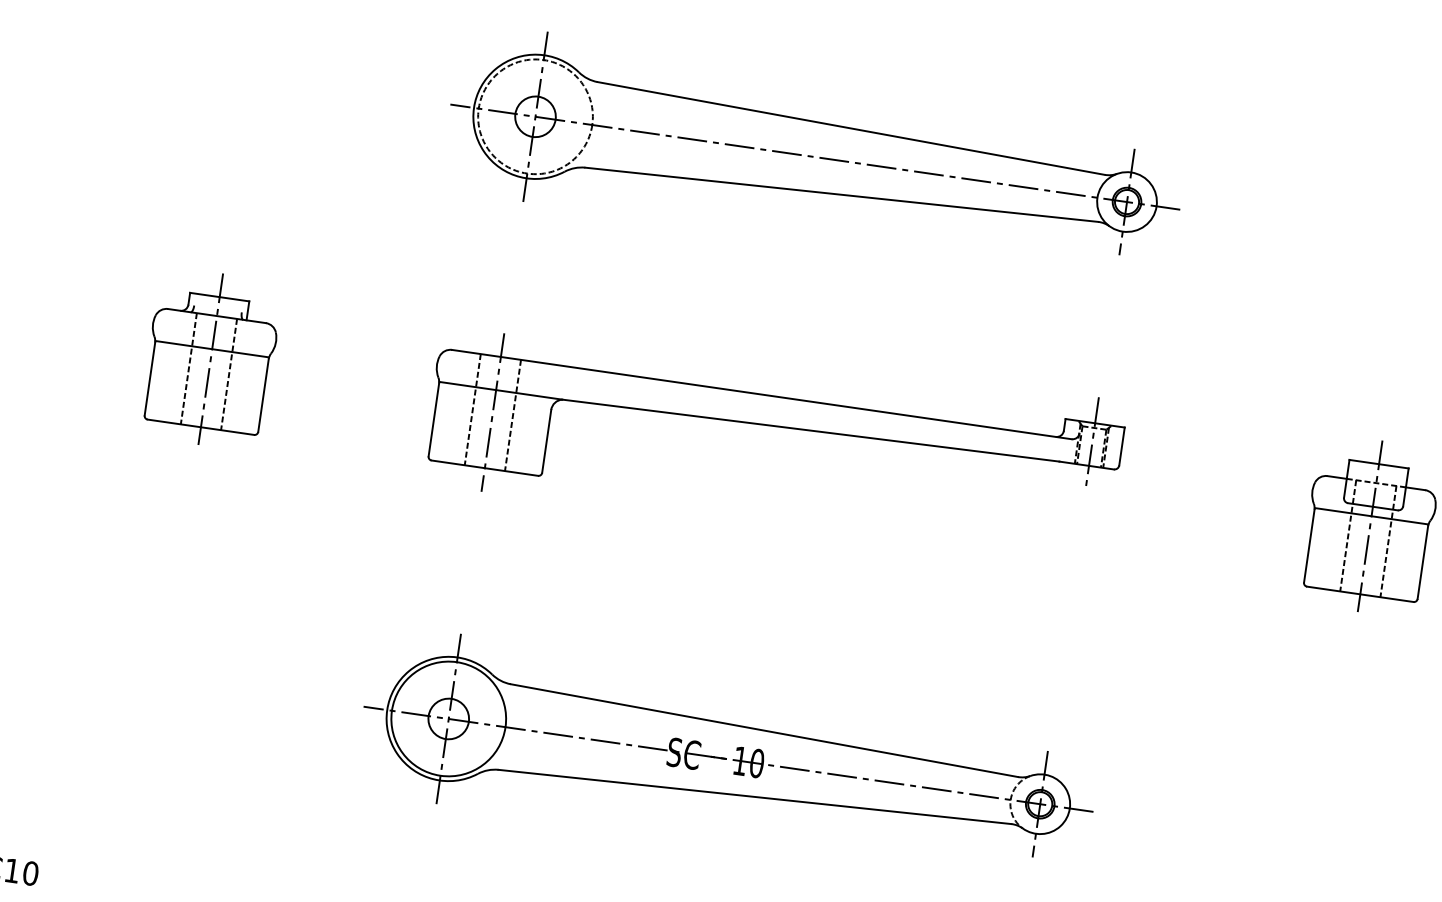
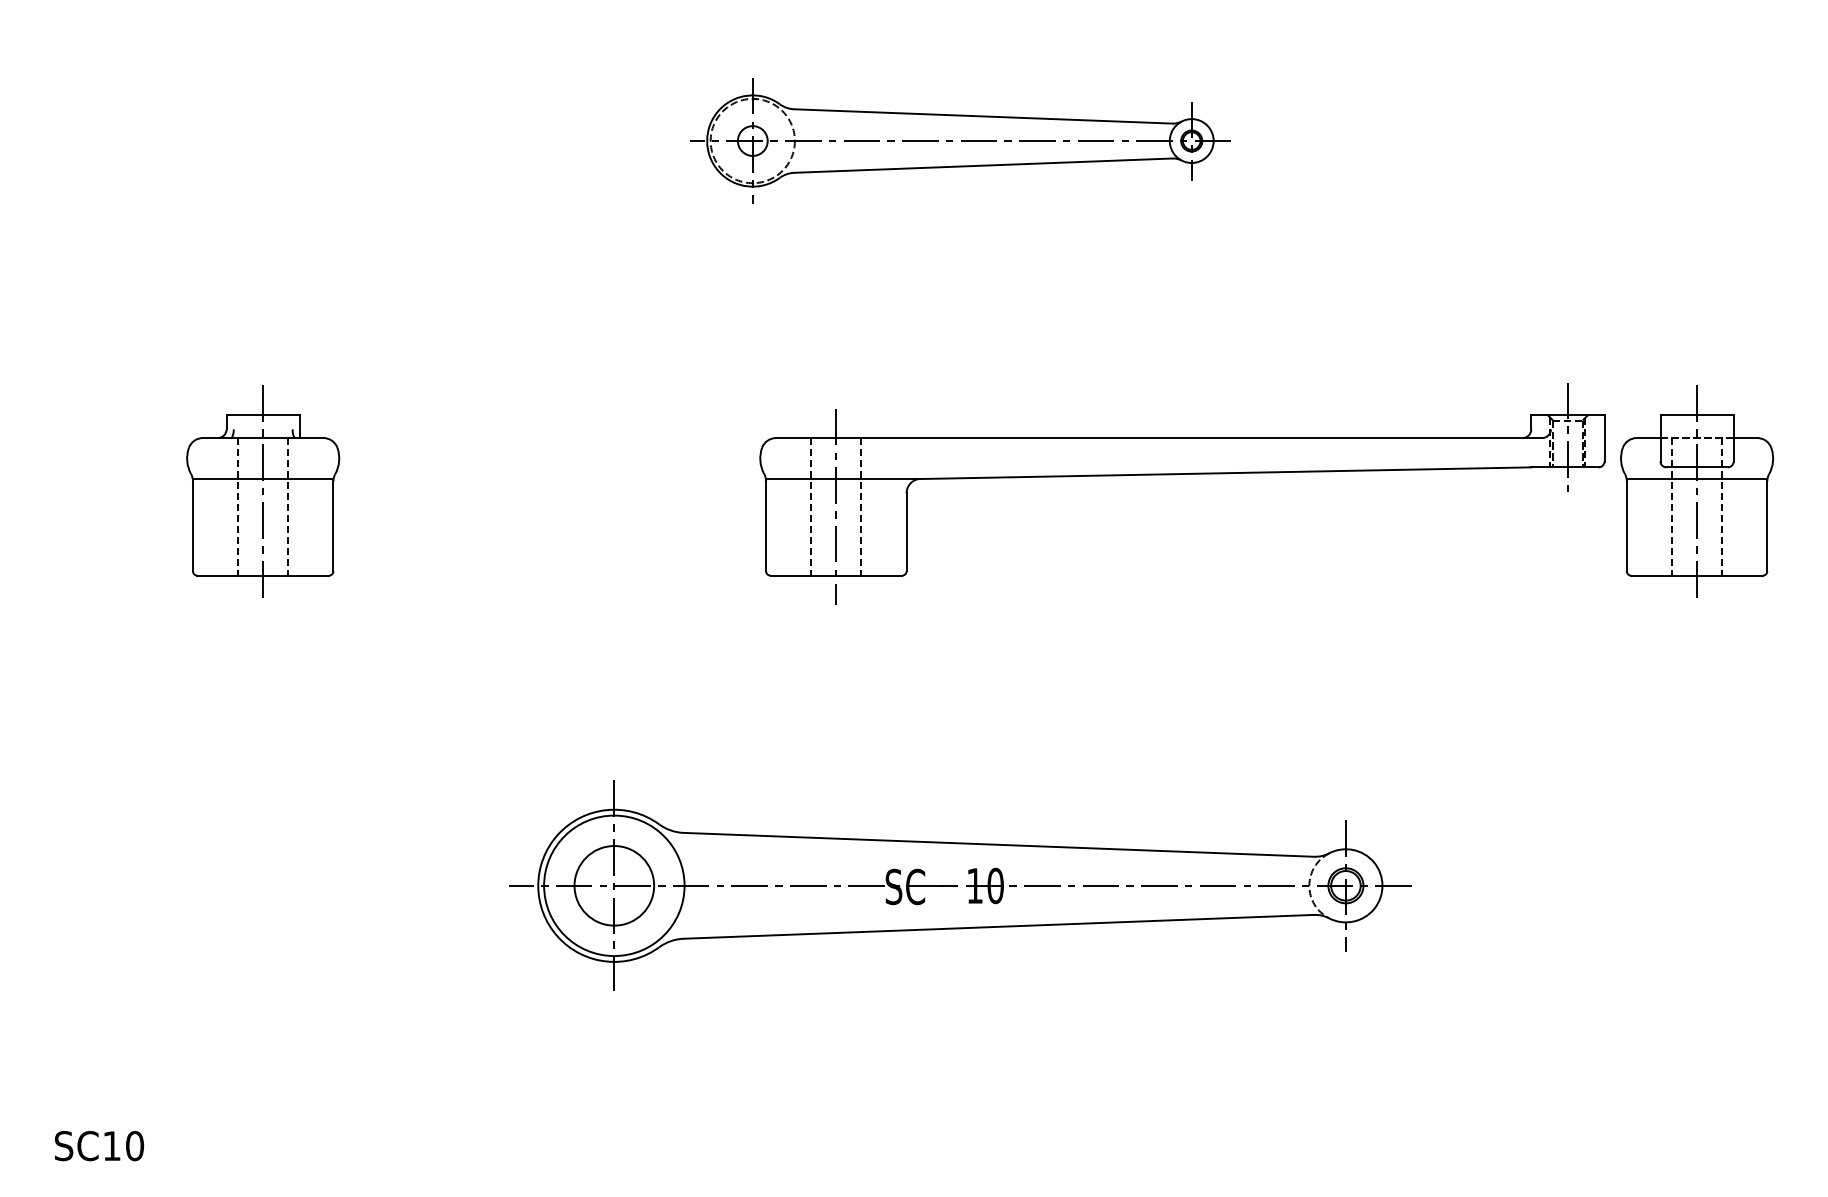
part: (815, 156) -> (960, 140), size x0.6
part: (776, 426) -> (1182, 474), moved
circle: (448, 718) -> (614, 885), size x1.6

